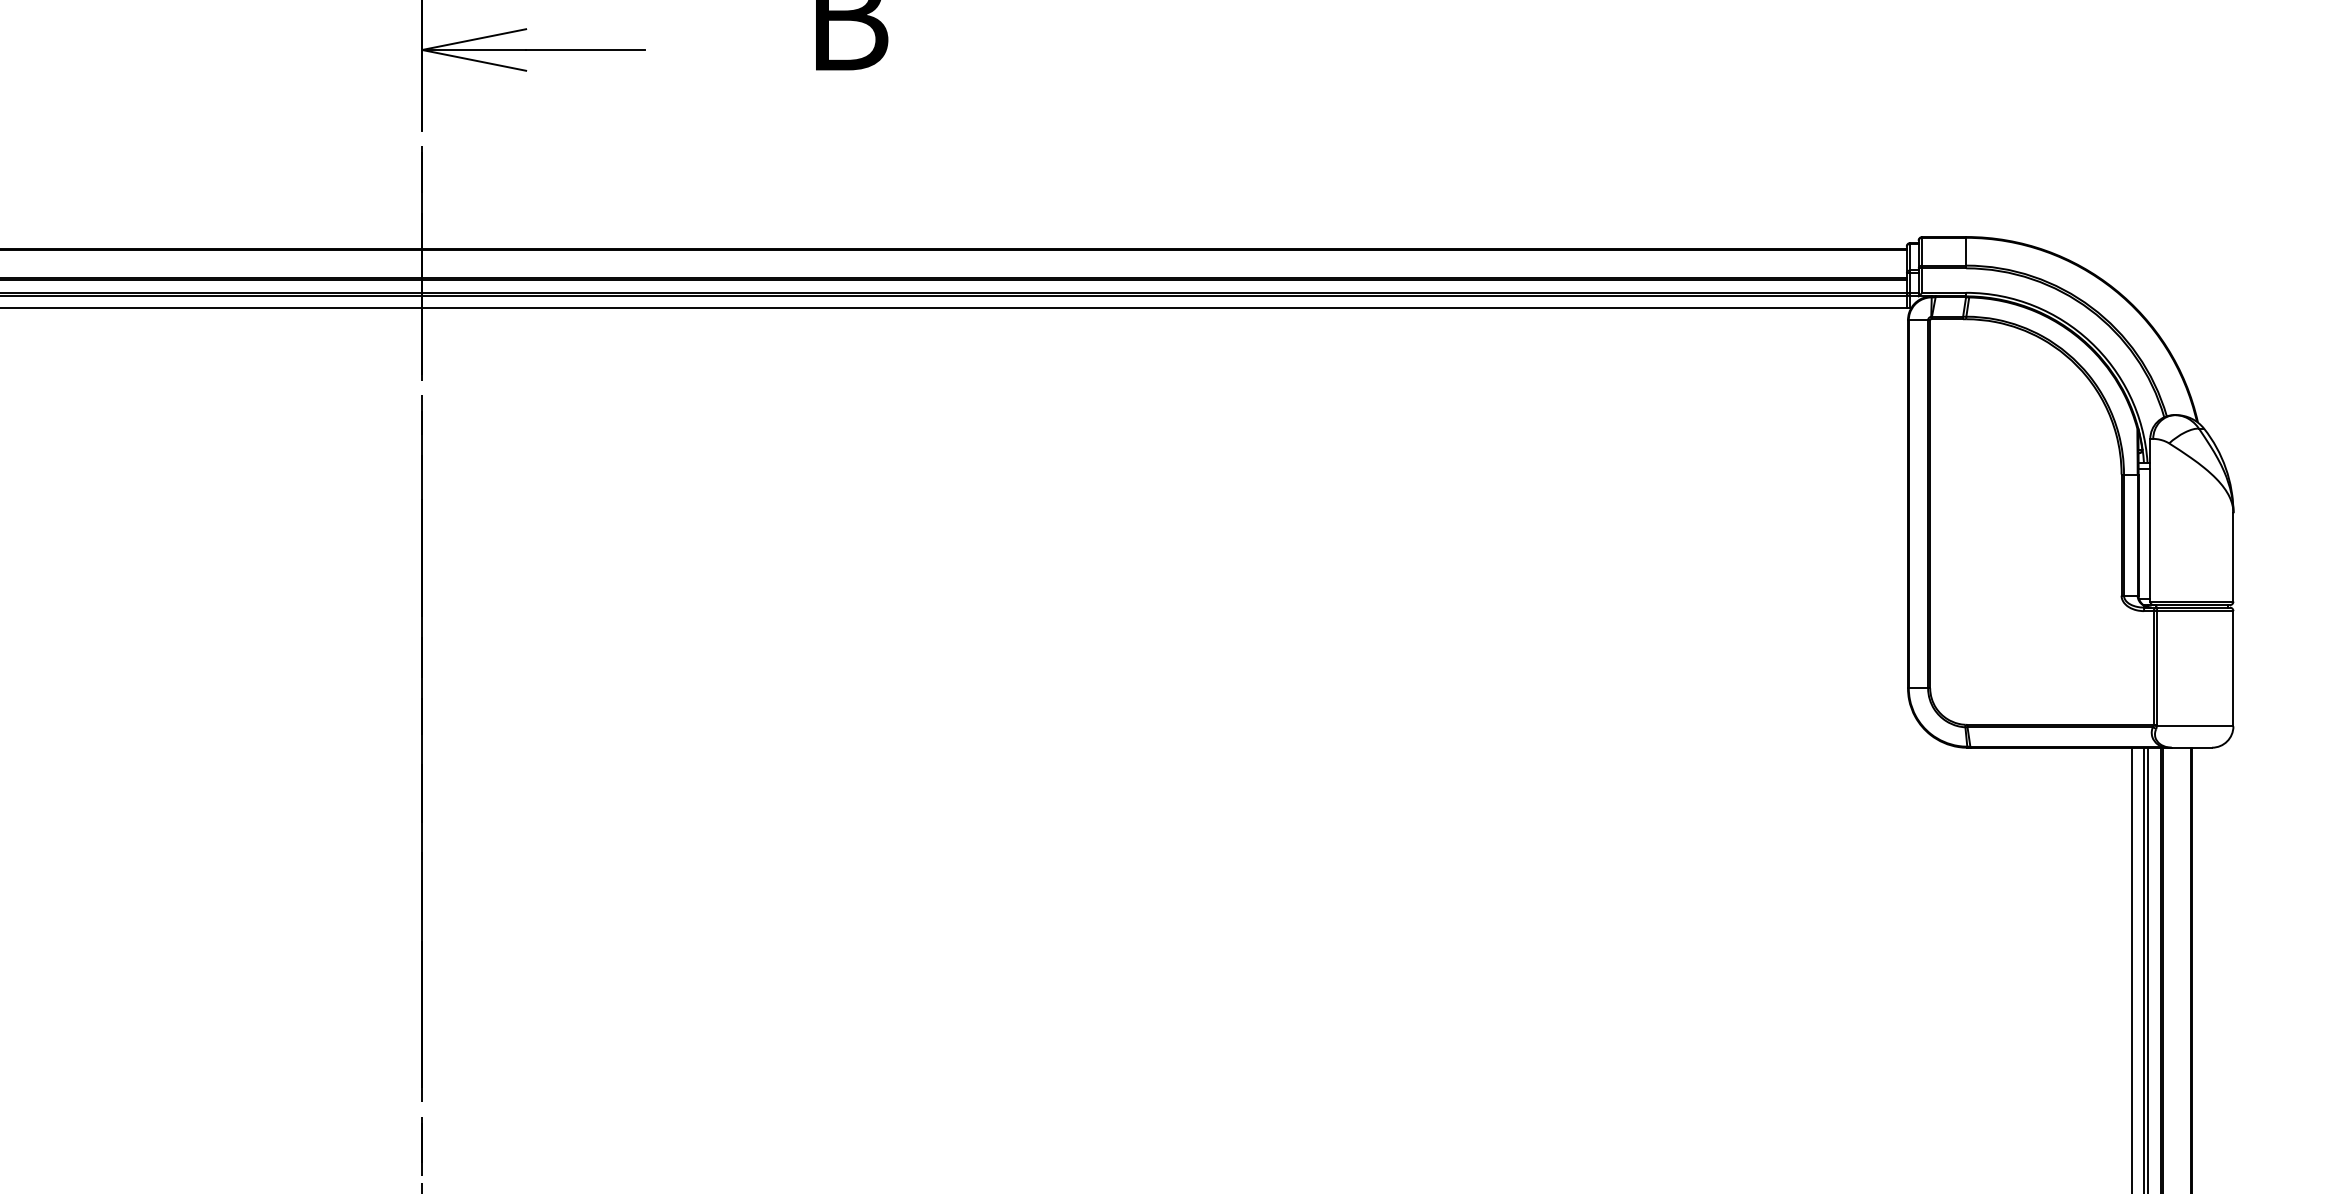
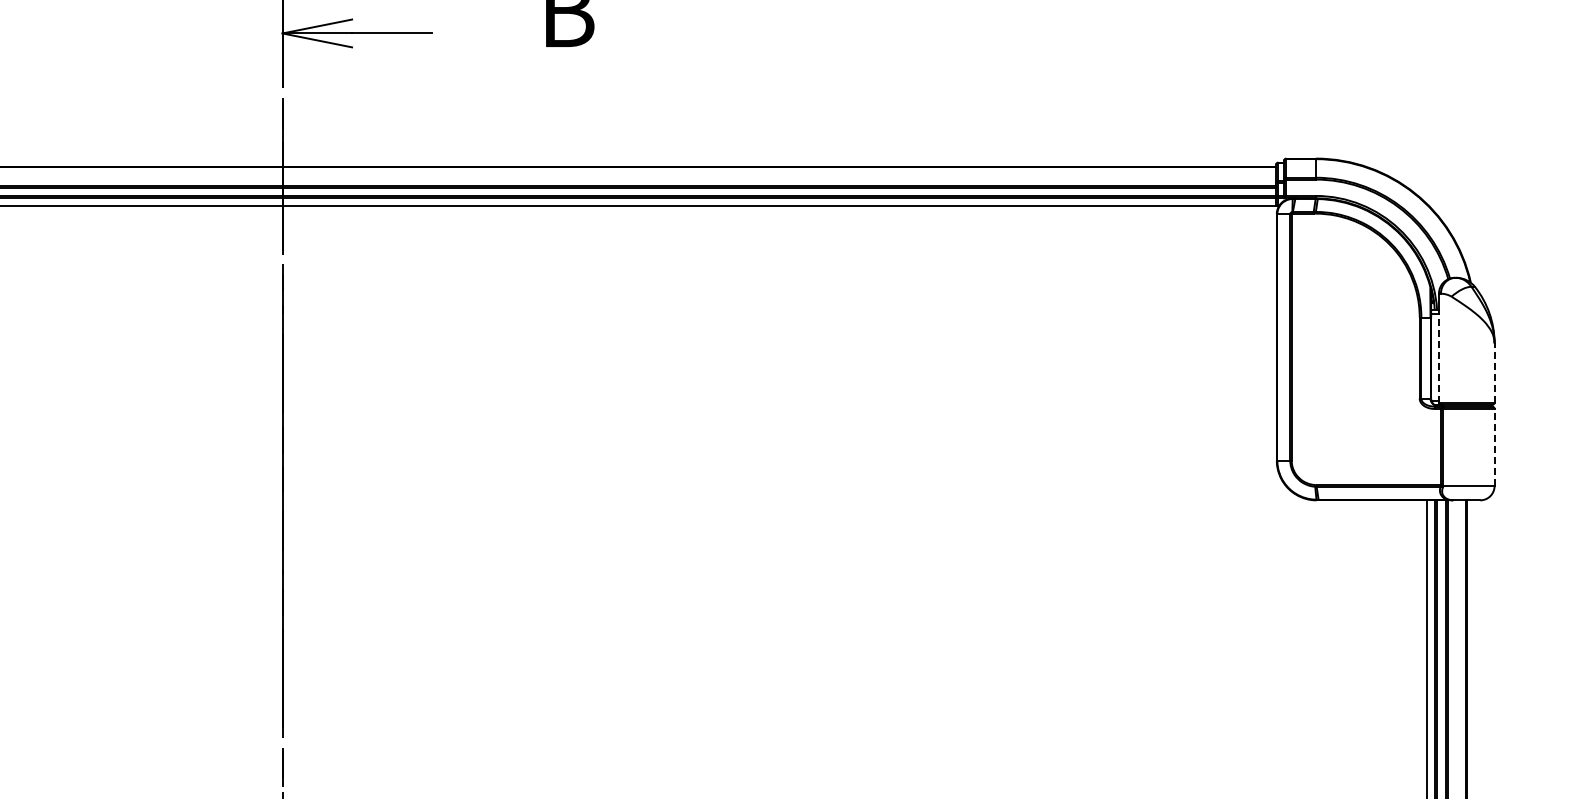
line: (2149, 531) -> (1438, 355), solid -> dashed
line: (2233, 556) -> (1494, 372), solid -> dashed
line: (2233, 668) -> (1494, 447), solid -> dashed

